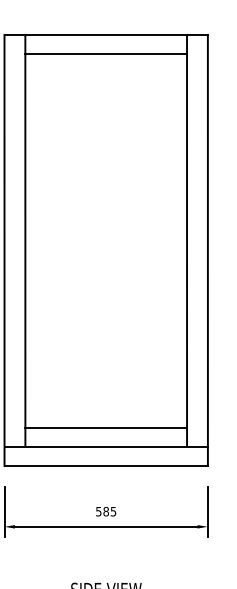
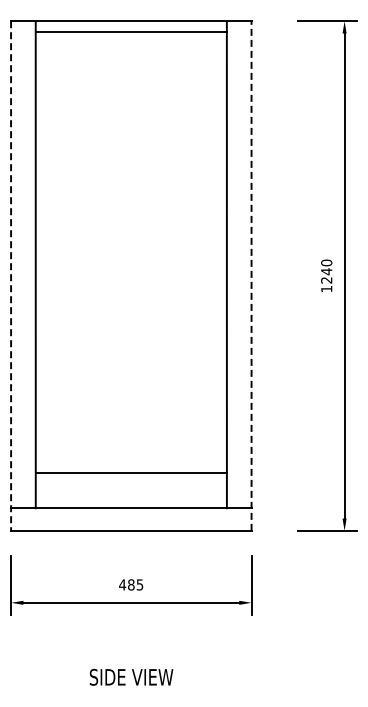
line: (105, 53) -> (130, 31), moved
line: (4, 250) -> (11, 276), solid -> dashed
line: (207, 250) -> (251, 276), solid -> dashed
line: (105, 427) -> (130, 472), moved
text: (98, 511) -> (122, 584), 585 -> 485

